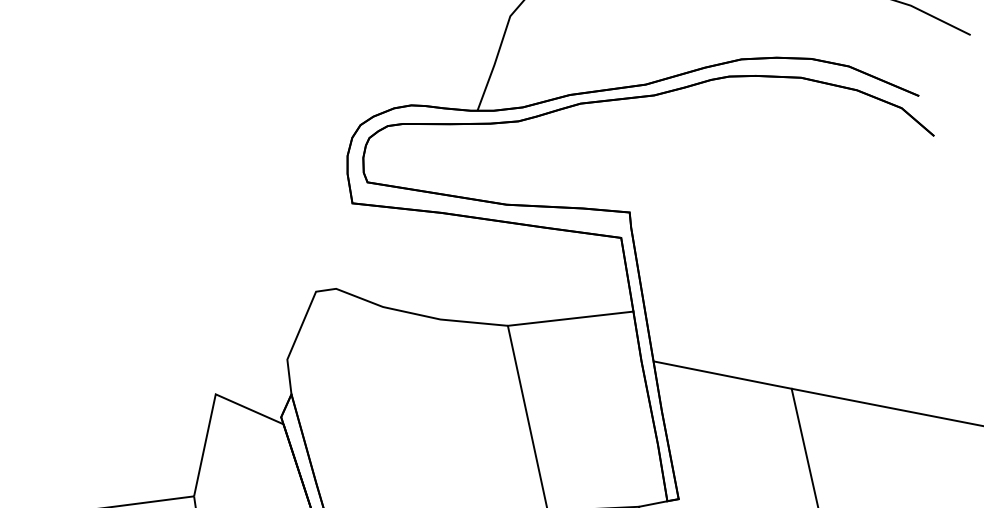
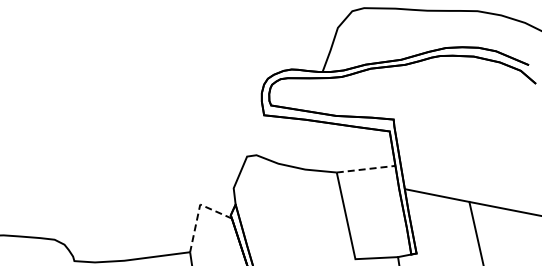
line: (571, 319) -> (366, 169), solid -> dashed
line: (212, 409) -> (198, 211), solid -> dashed

